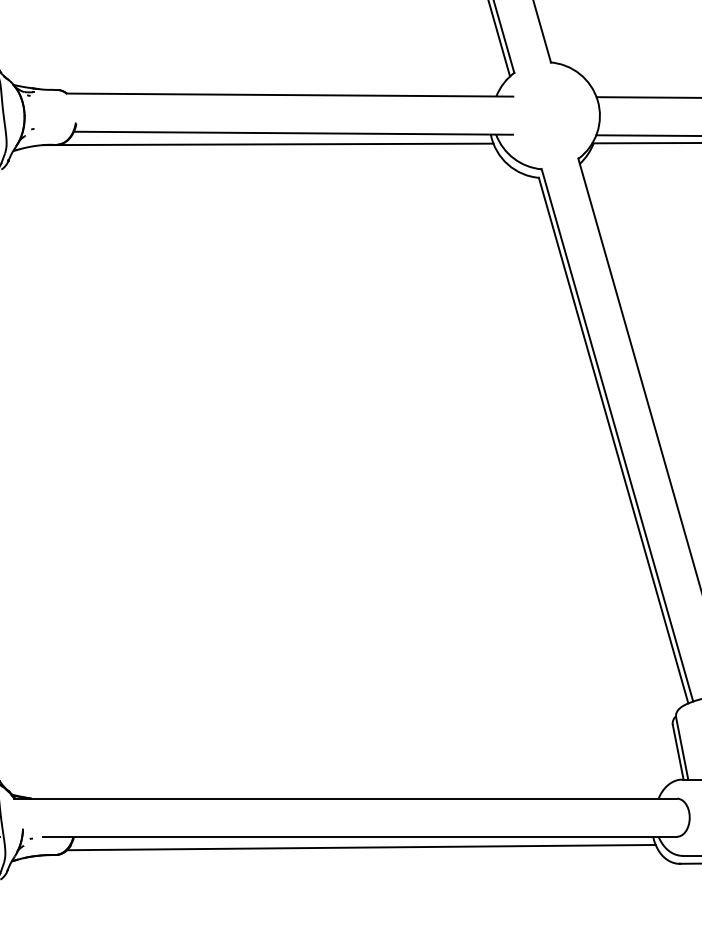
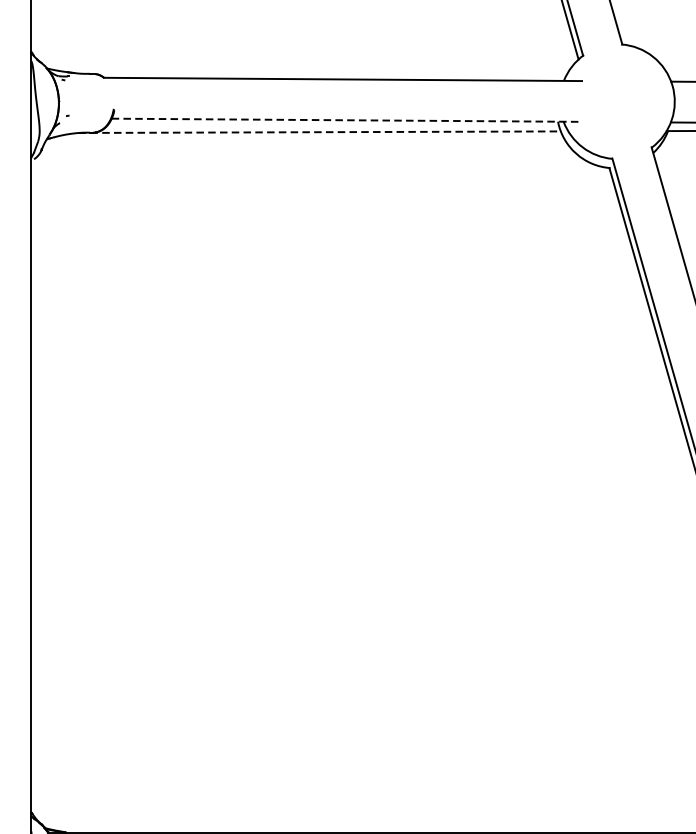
line: (293, 133) -> (346, 120), solid -> dashed
line: (268, 144) -> (319, 132), solid -> dashed

